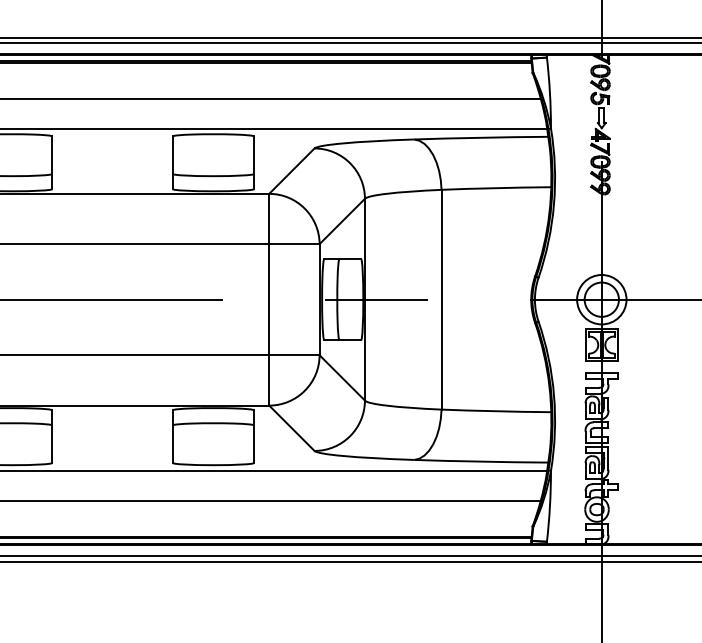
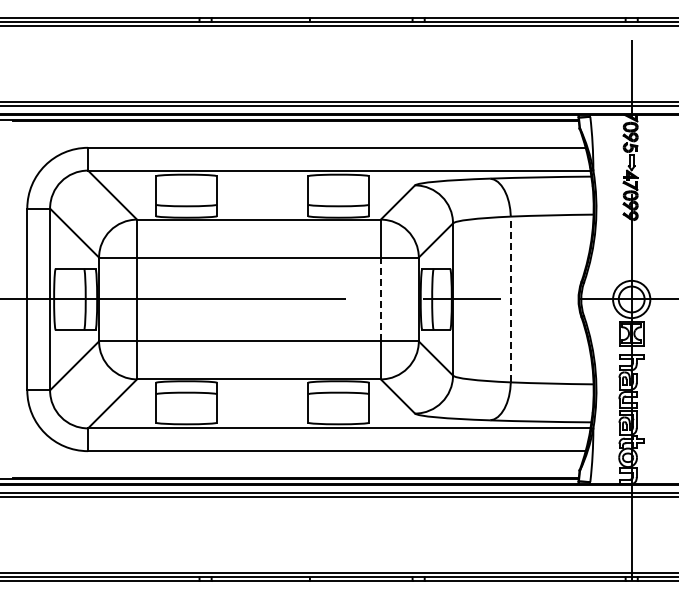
line: (268, 299) -> (380, 299), solid -> dashed
line: (441, 299) -> (510, 299), solid -> dashed

